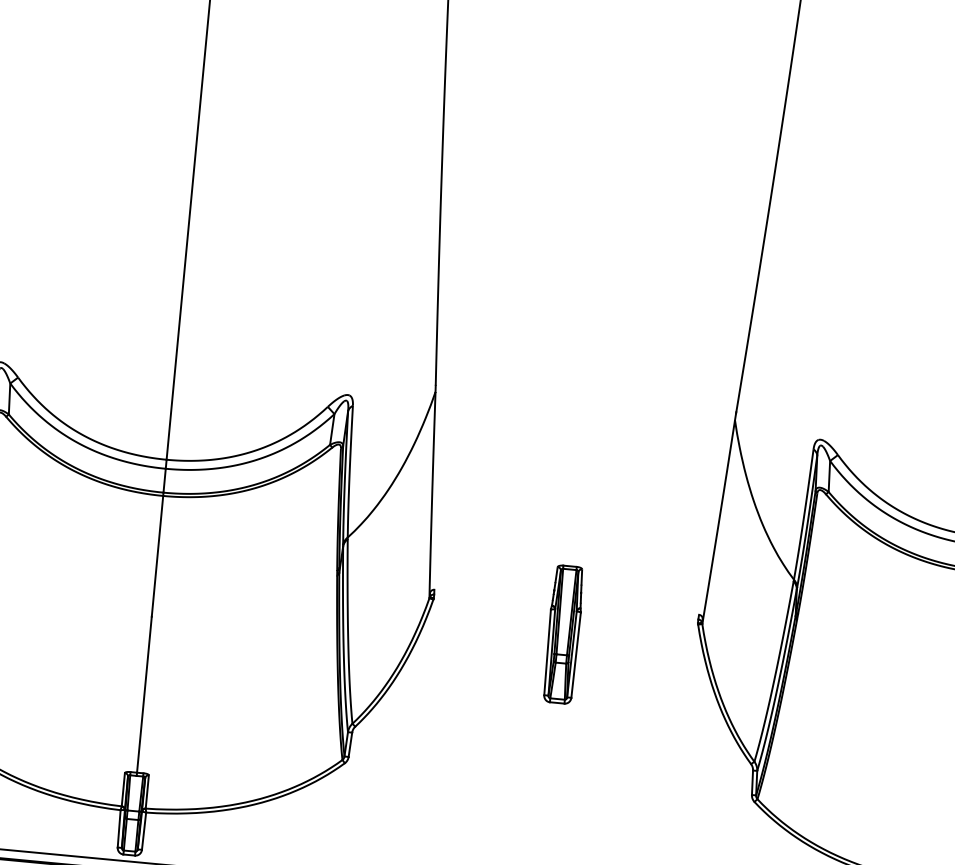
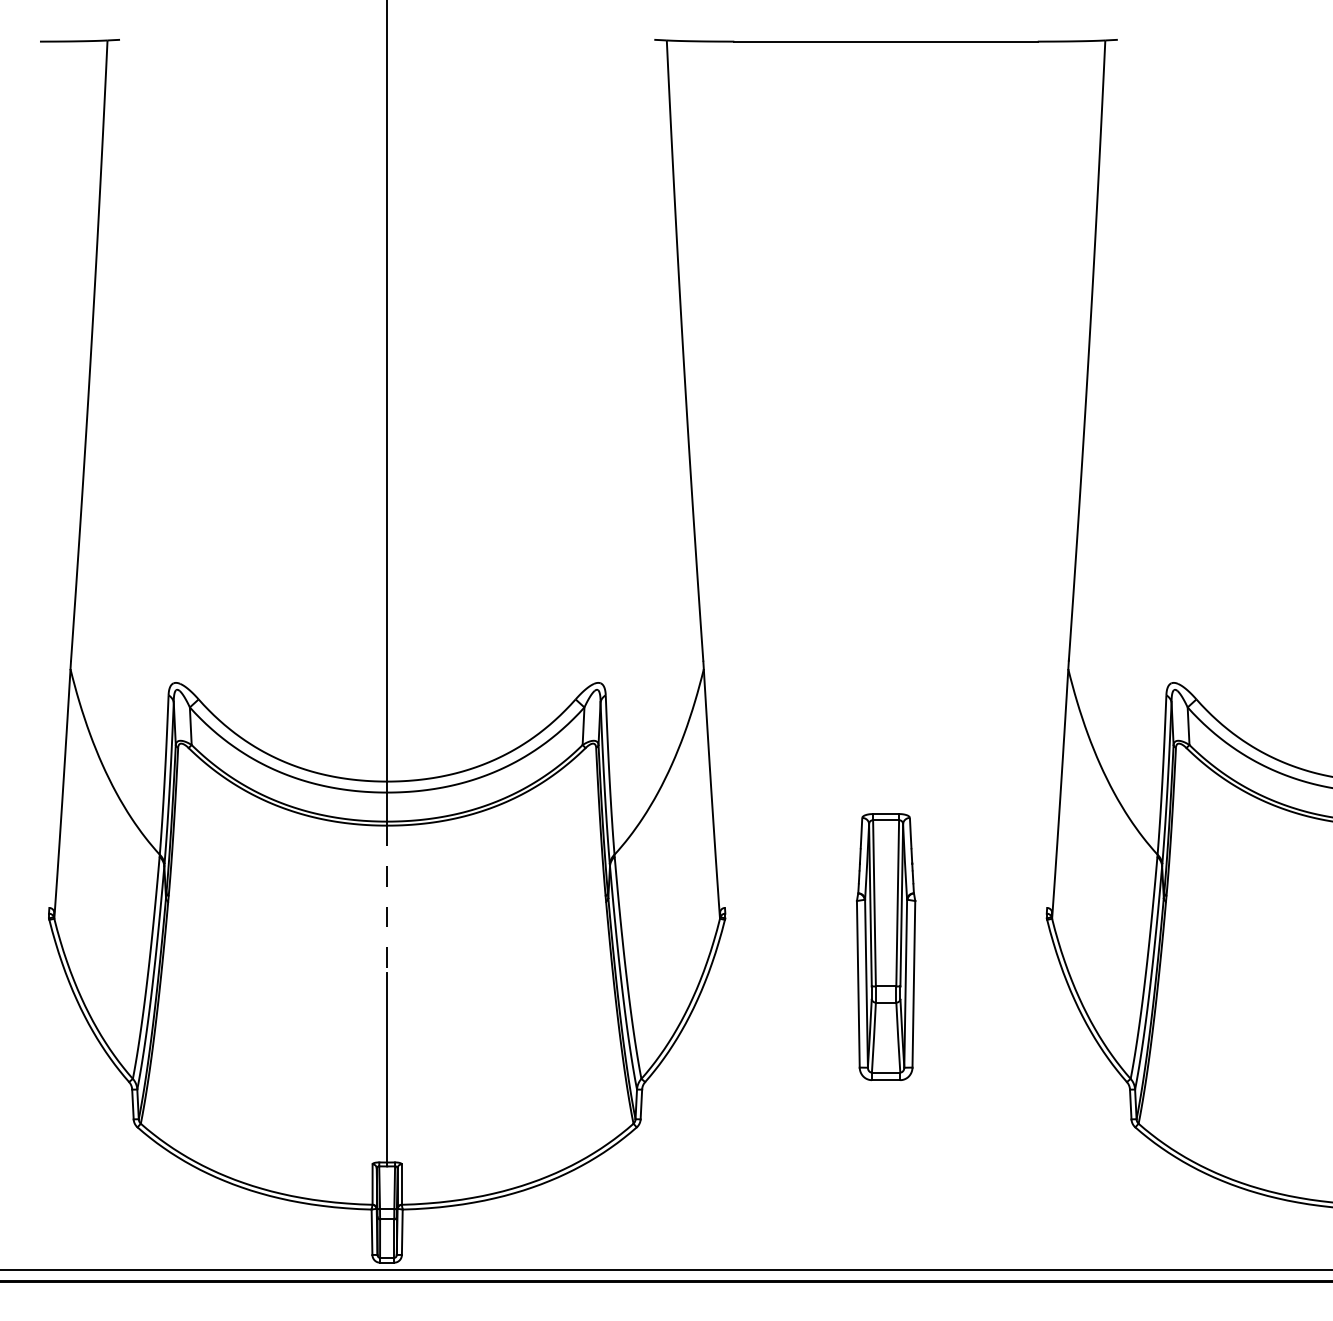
line: (157, 556) -> (387, 899), solid -> dashed
part: (563, 634) -> (885, 947), size x1.6

